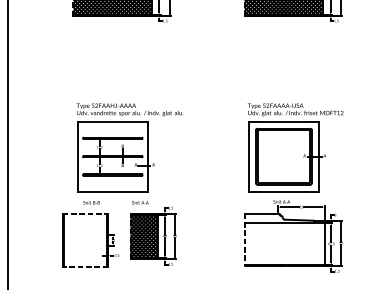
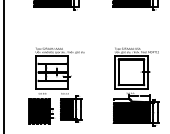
hatch: (85, 239) -> (39, 110), added
hatch: (283, 243) -> (131, 112), added

